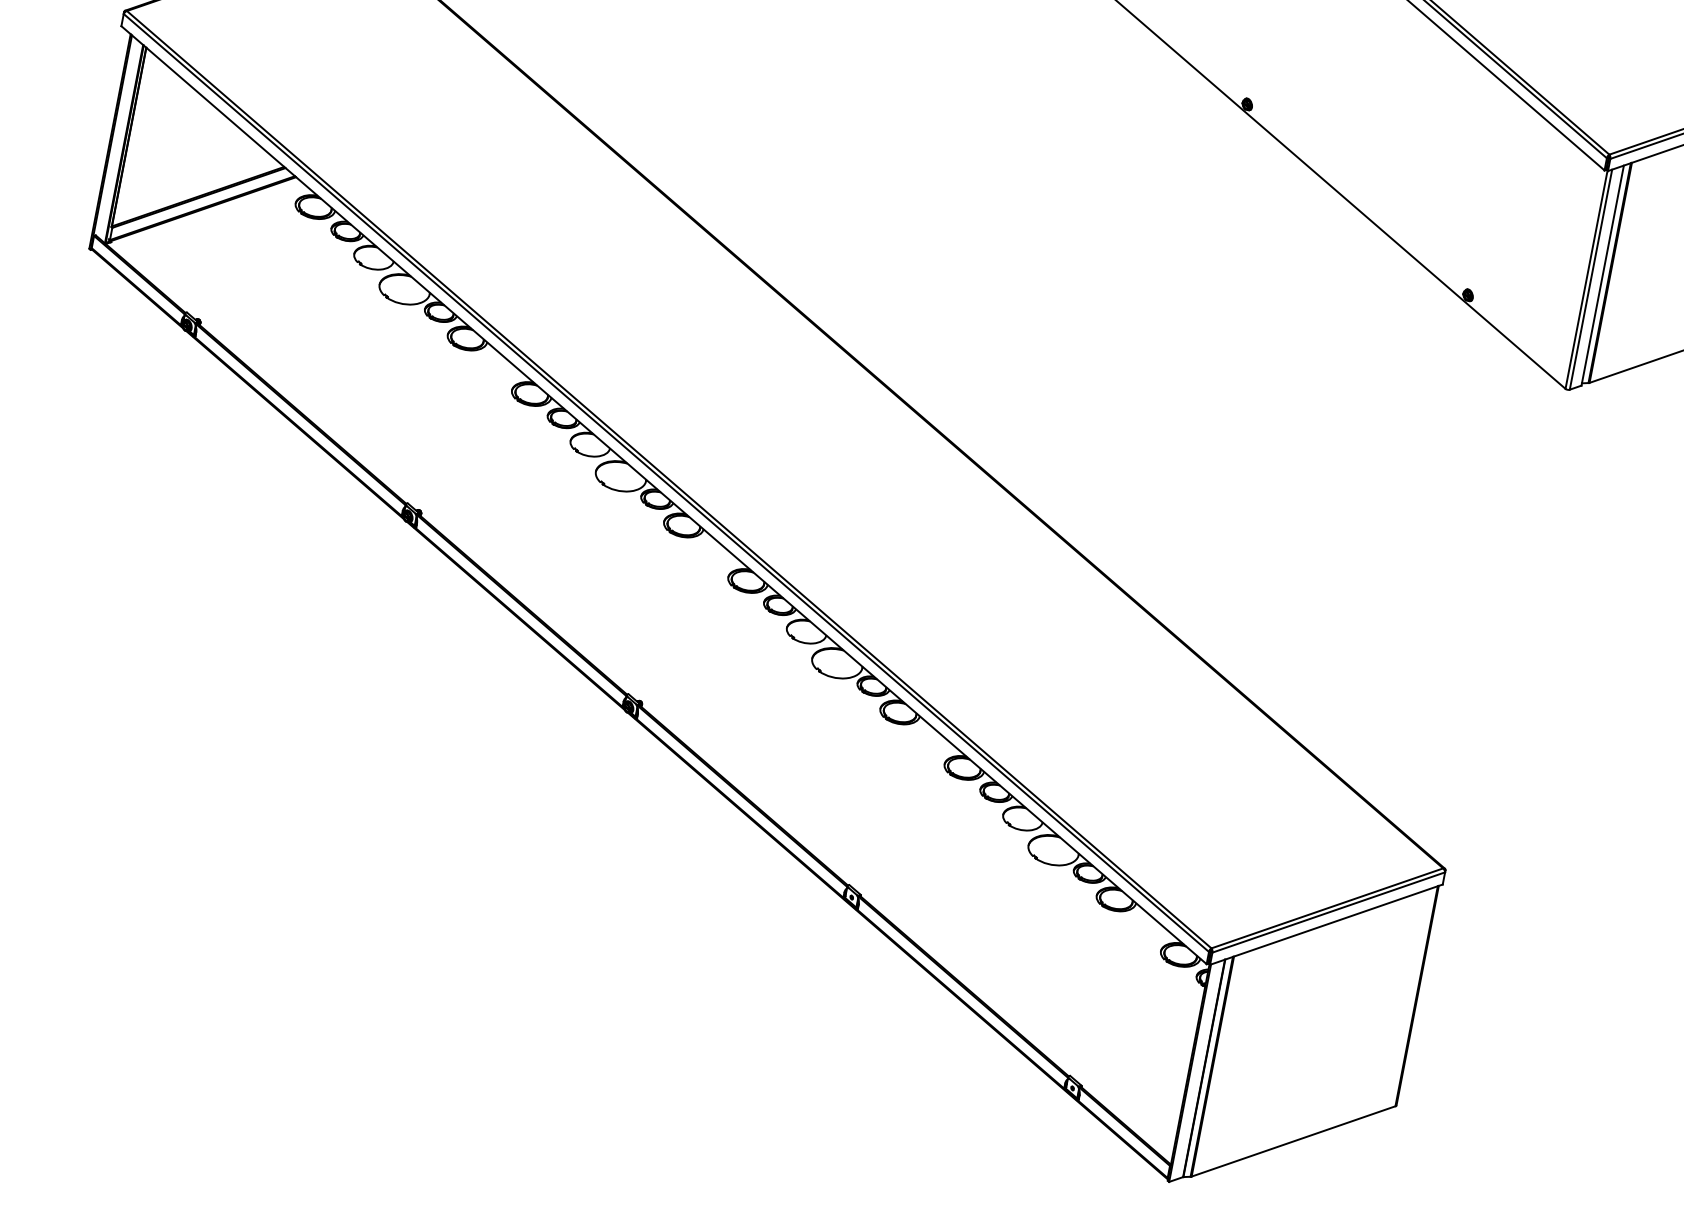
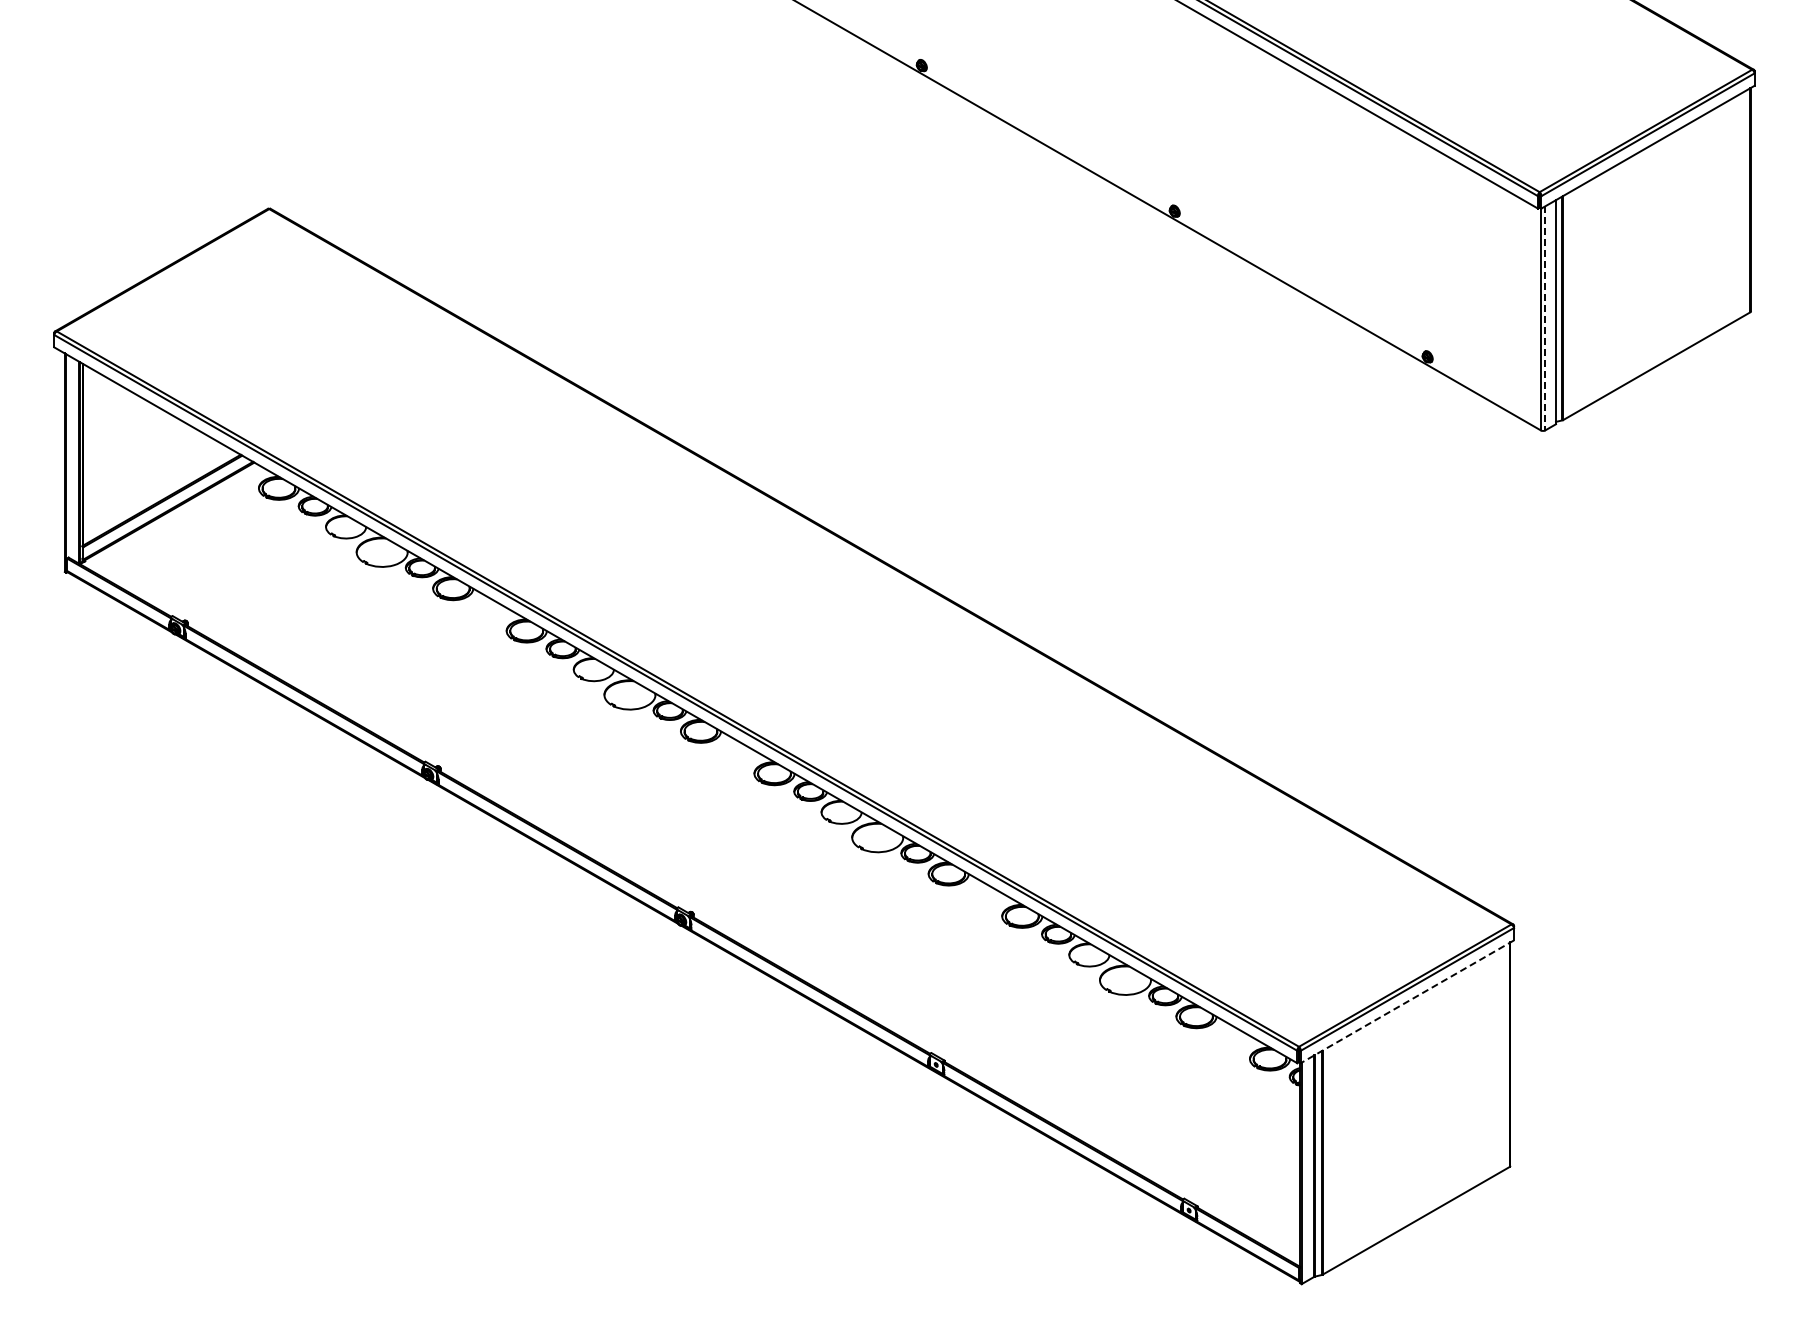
line: (1591, 279) -> (1545, 318), solid -> dashed
line: (1326, 925) -> (1407, 1002), solid -> dashed

